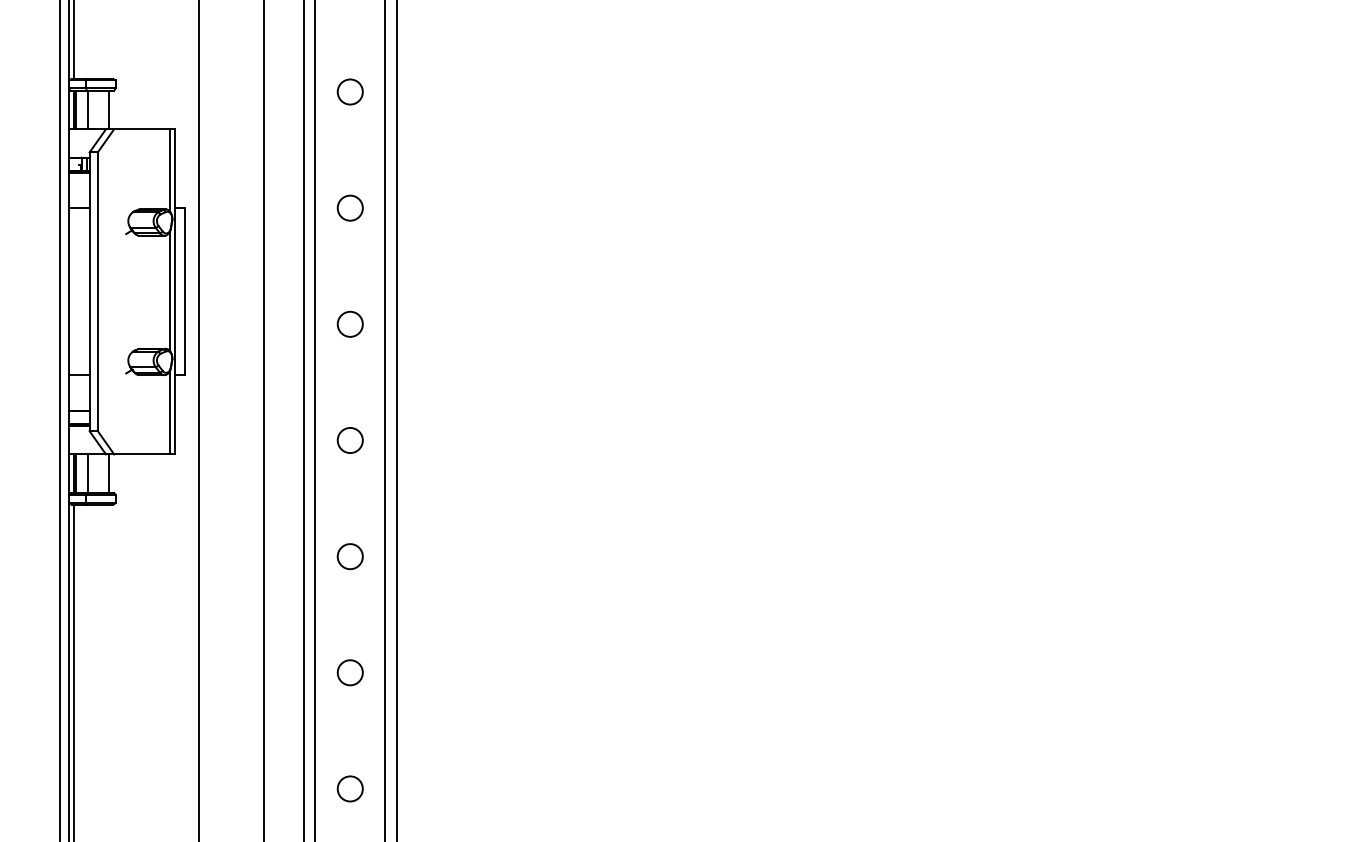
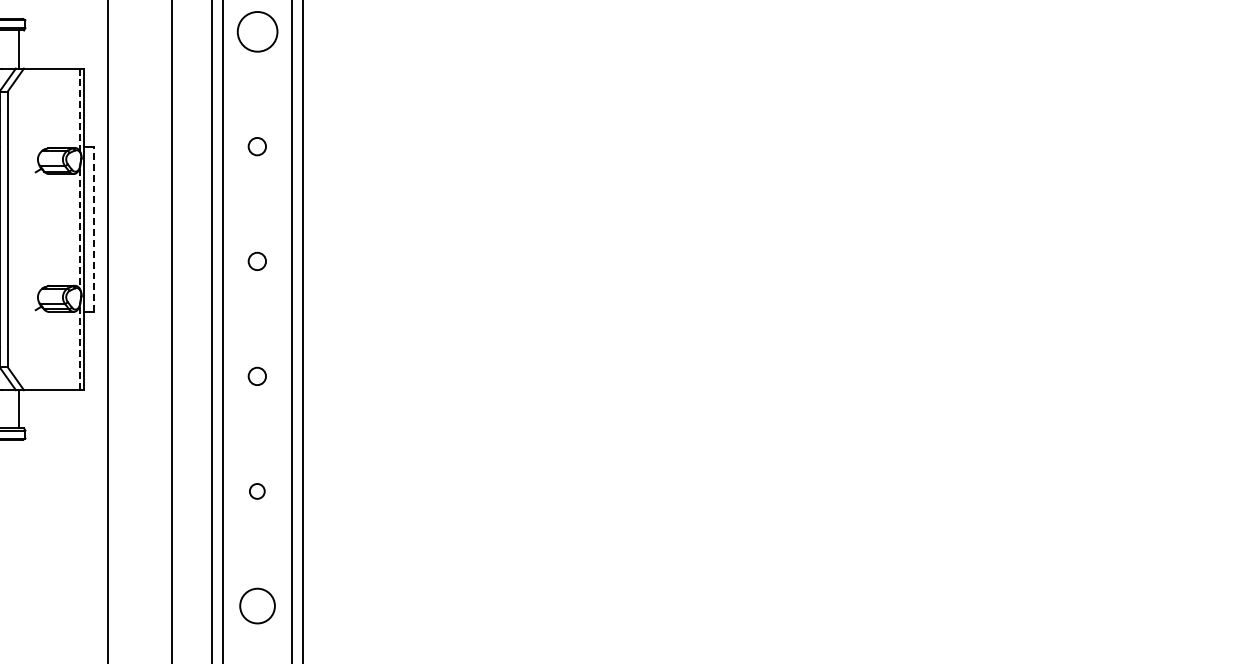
circle: (349, 91) -> (256, 31), size x1.6
line: (170, 171) -> (79, 110), solid -> dashed
circle: (349, 207) -> (256, 146), size x0.7
line: (170, 291) -> (79, 229), solid -> dashed
line: (185, 291) -> (94, 229), solid -> dashed
circle: (349, 323) -> (256, 260), size x0.7
line: (170, 412) -> (79, 348), solid -> dashed
circle: (349, 440) -> (256, 376), size x0.7
circle: (349, 556) -> (256, 491), size x0.6
circle: (349, 672) -> (256, 605), size x1.4

